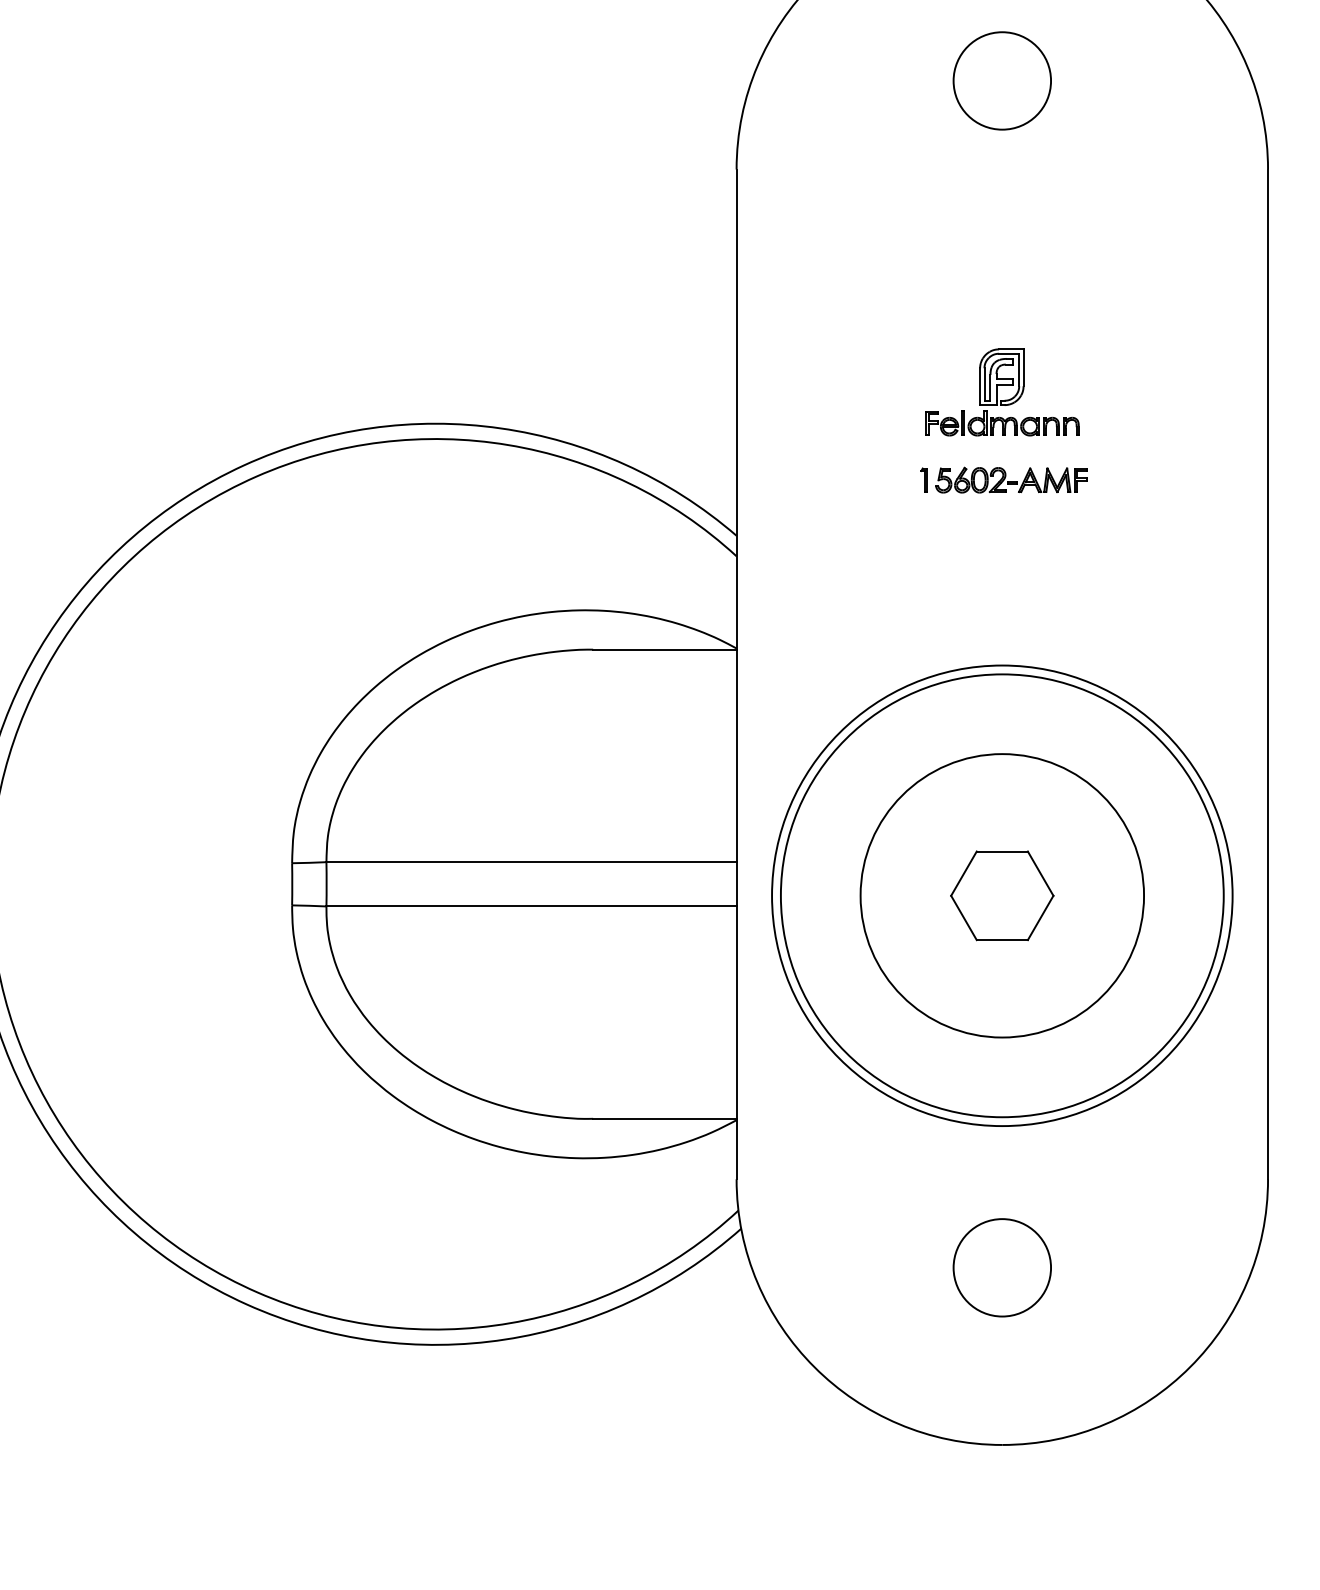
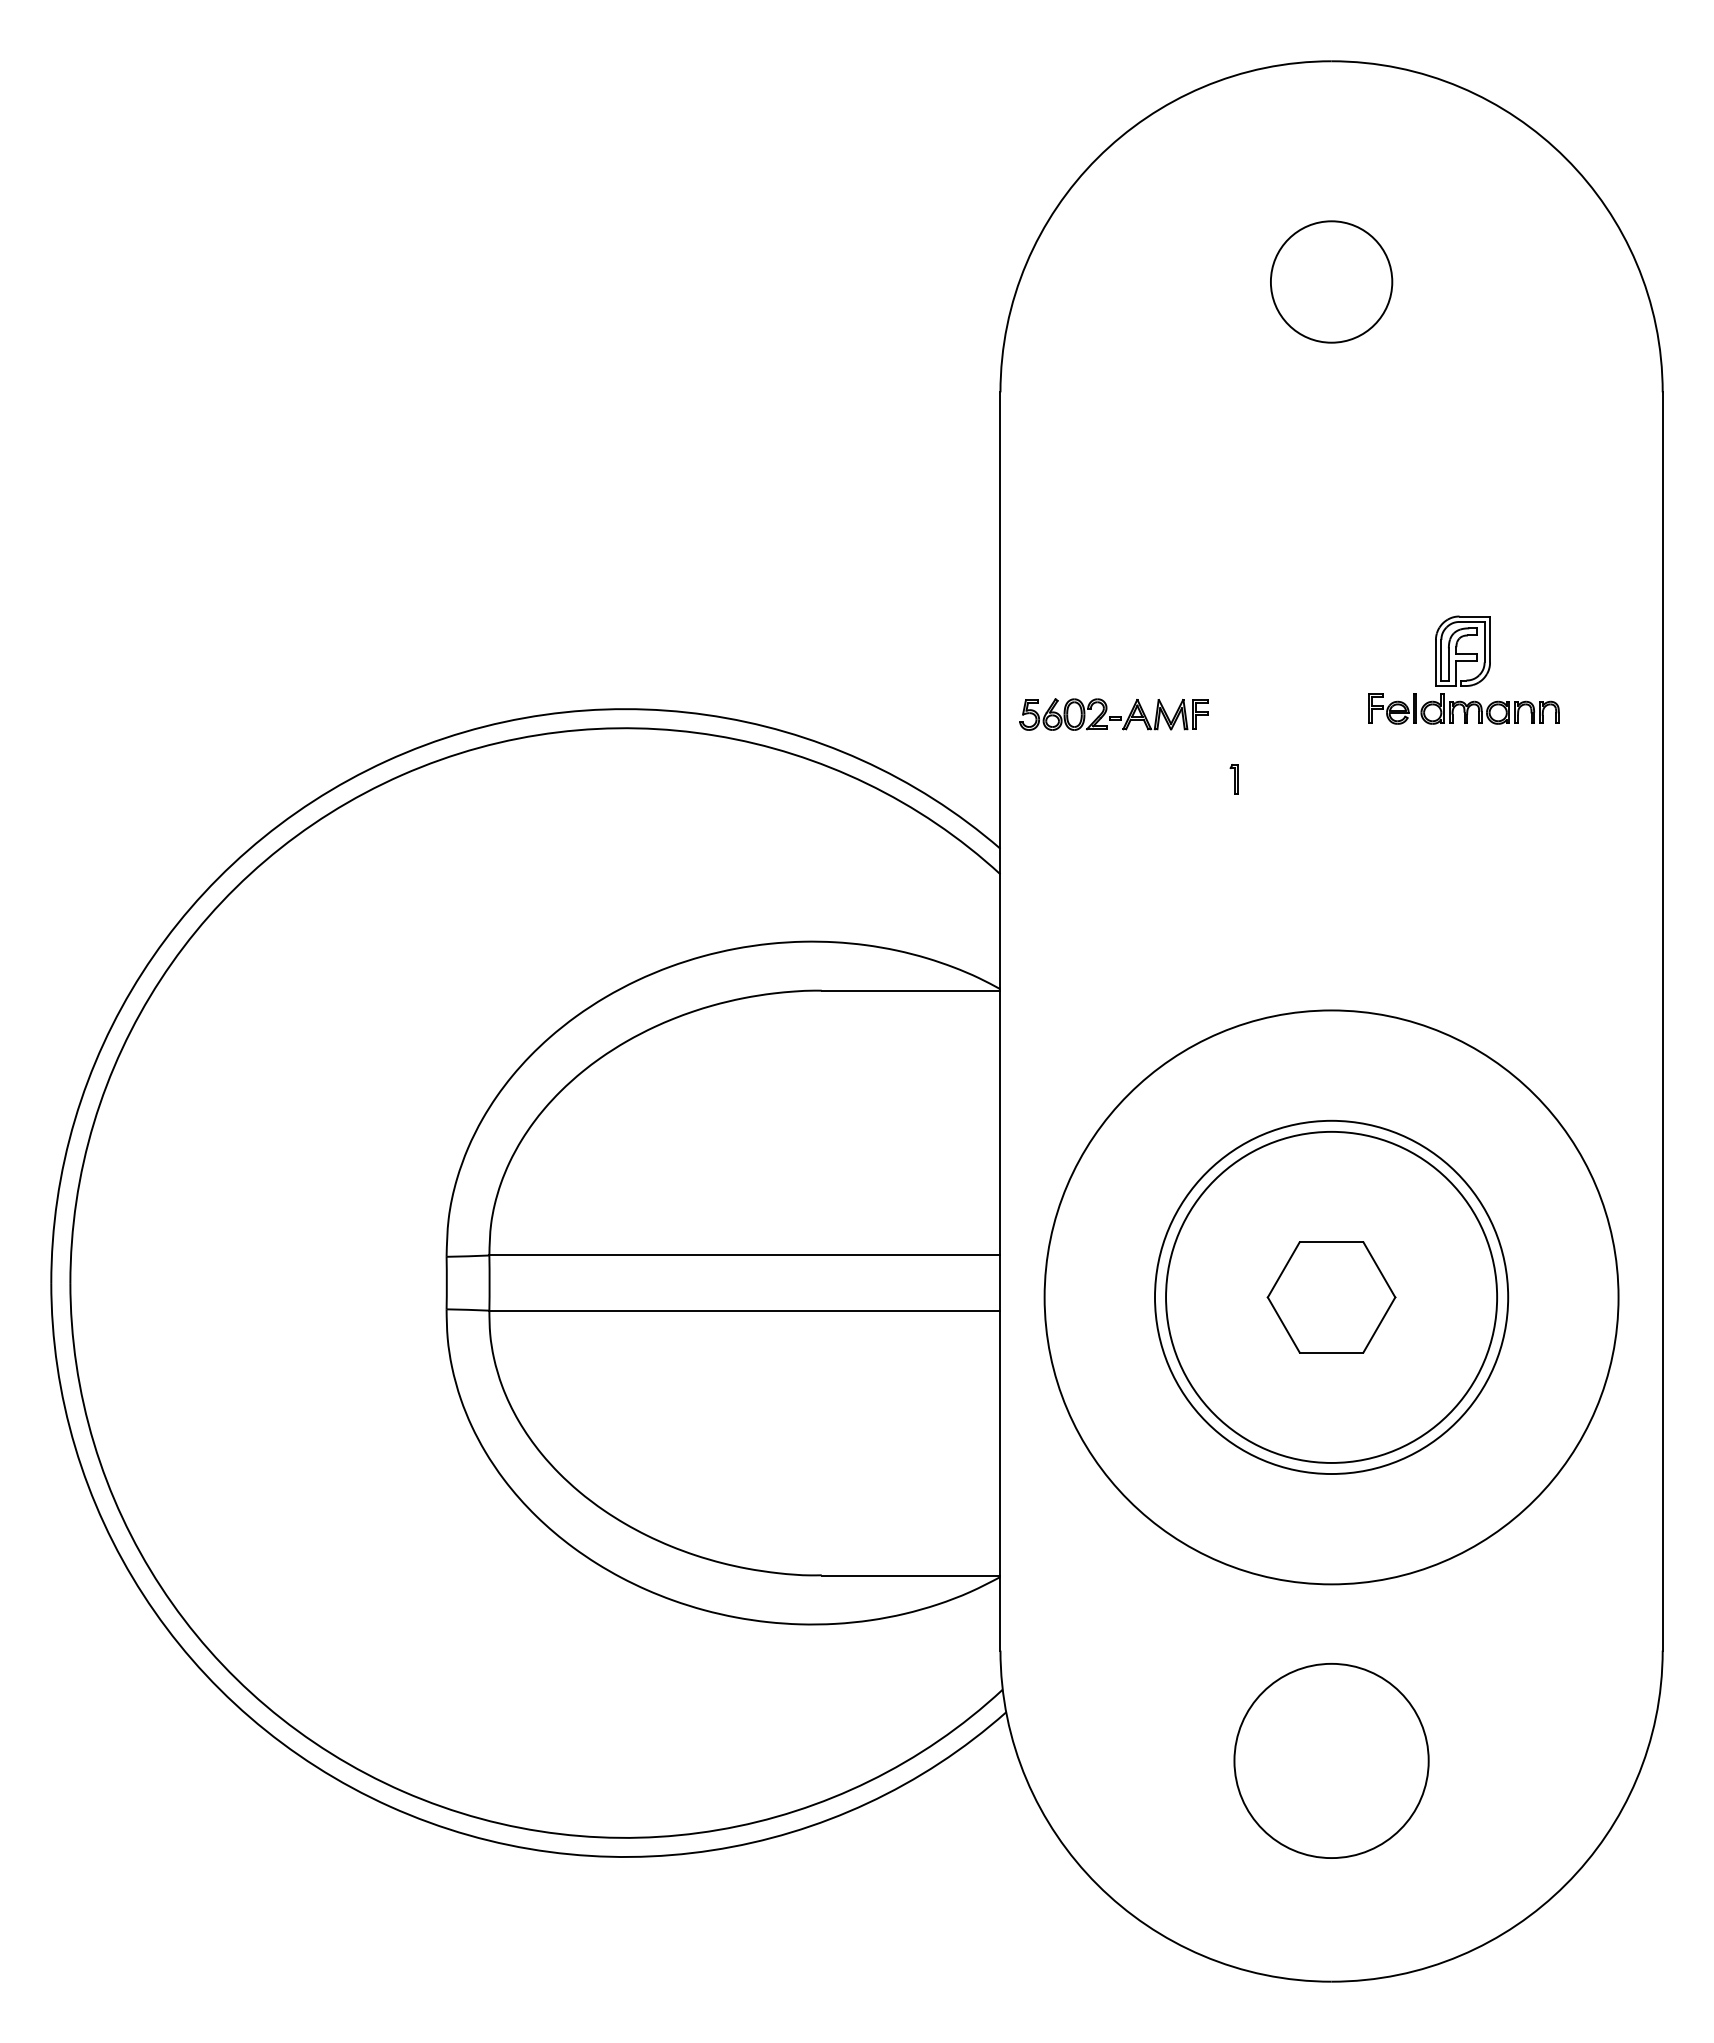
part: (996, 391) -> (1456, 669), moved
part: (1011, 480) -> (1113, 714), moved
circle: (1002, 895) -> (1331, 1297), size x0.6
circle: (1002, 1267) -> (1331, 1760), size x1.6

